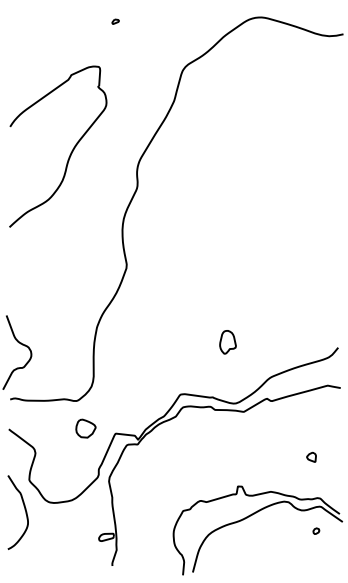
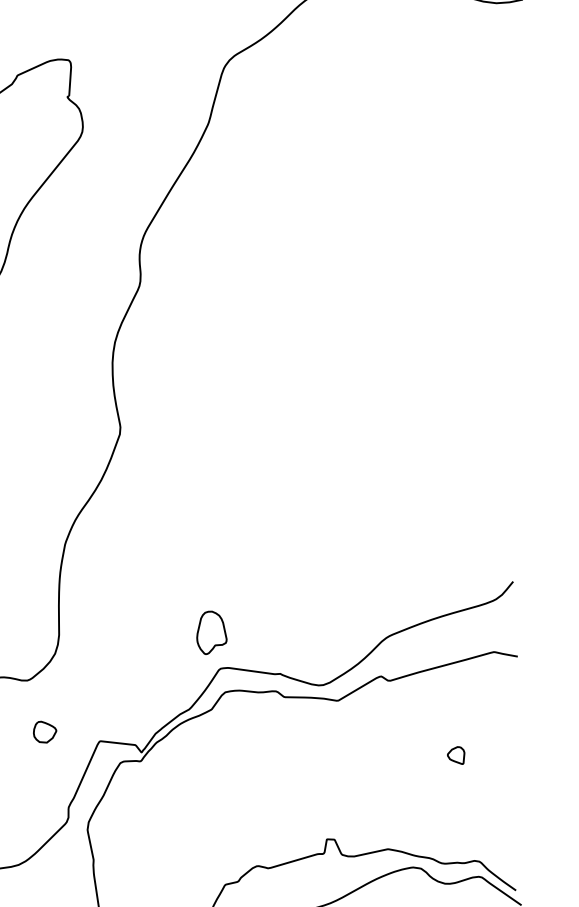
part: (227, 342) -> (210, 633), moved
part: (86, 428) -> (45, 731), size x0.62
part: (311, 456) -> (456, 753), moved

